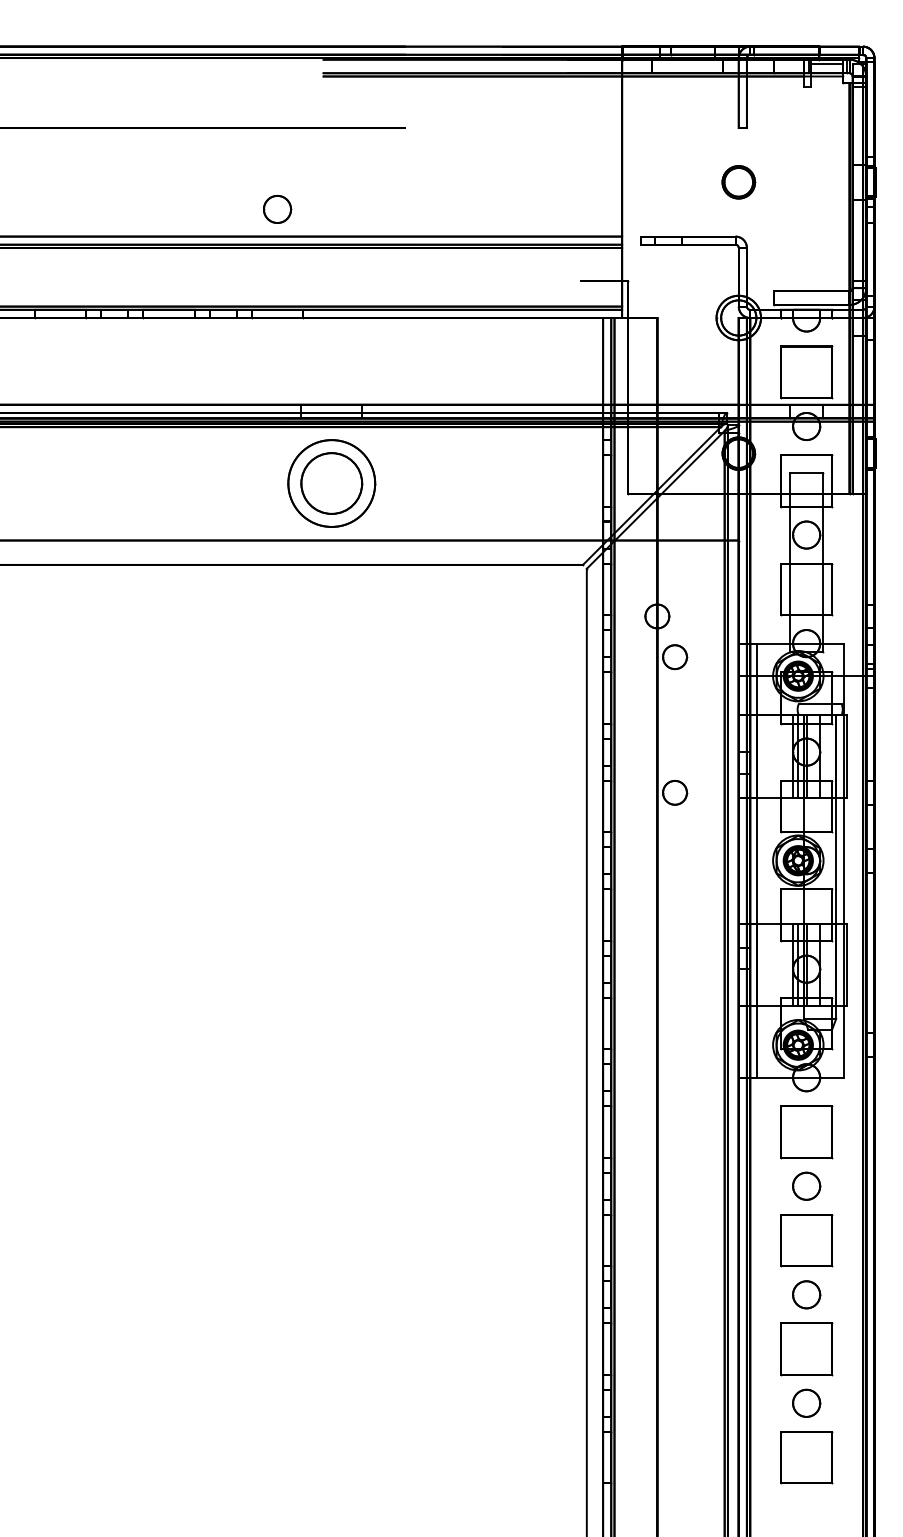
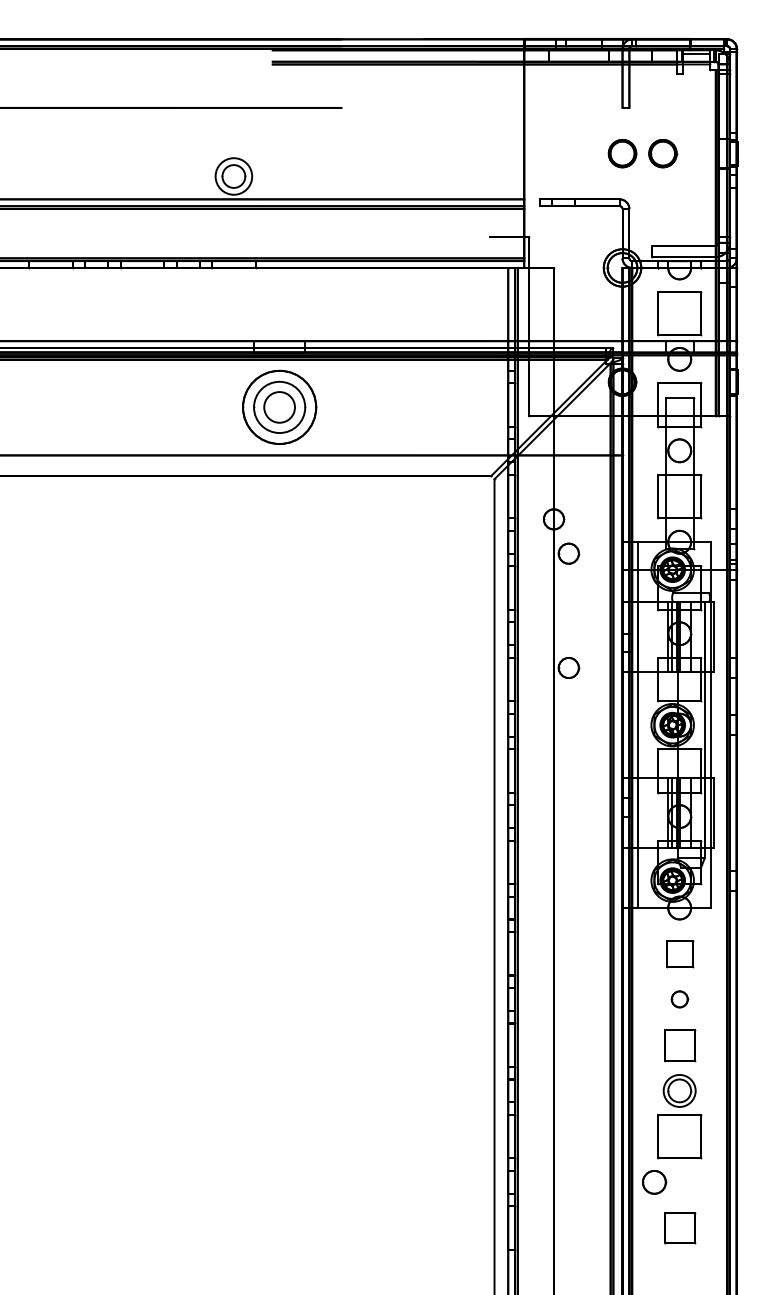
part: (786, 182) -> (662, 153), added
circle: (277, 209) -> (233, 176), size x1.6
circle: (331, 483) -> (279, 407), size x0.6
part: (806, 1132) -> (679, 954), size x0.6
circle: (806, 1185) -> (679, 998), size x0.7
part: (806, 1240) -> (679, 1045), size x0.7
circle: (806, 1294) -> (679, 1090), size x1.4
circle: (806, 1402) -> (654, 1181), moved
part: (806, 1457) -> (679, 1227), size x0.7

